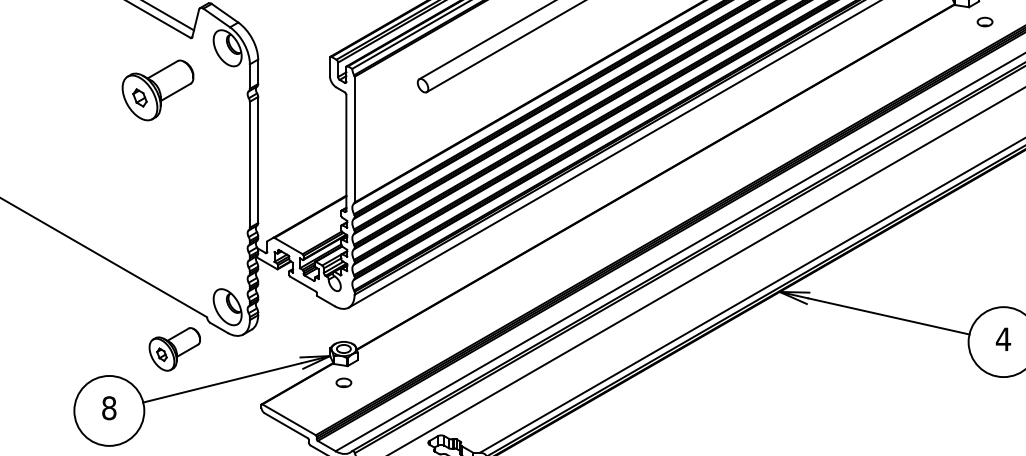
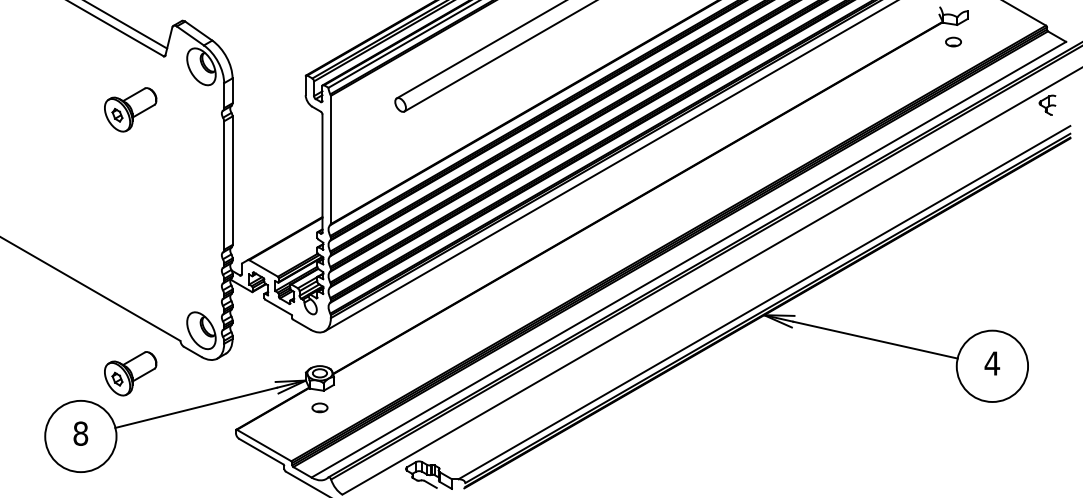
part: (985, 21) -> (953, 41), moved
part: (158, 90) -> (130, 109), size x0.71
part: (174, 349) -> (130, 373), moved

